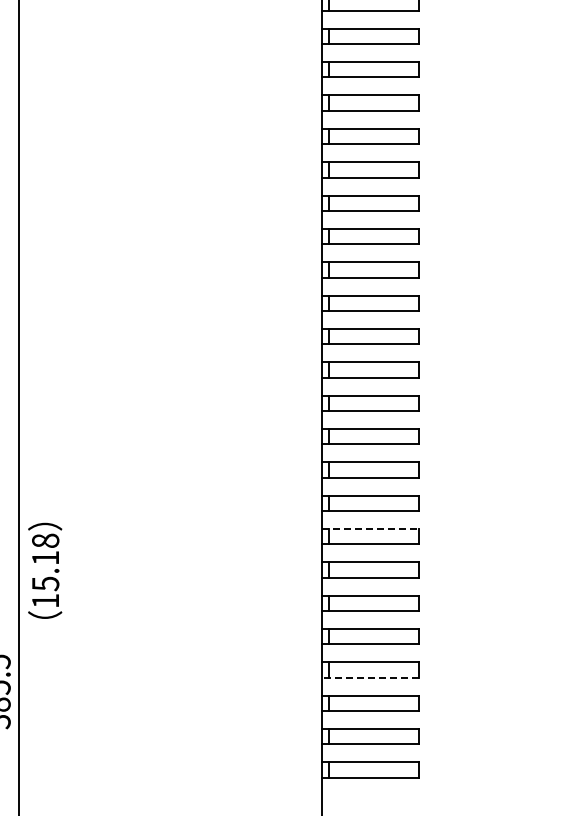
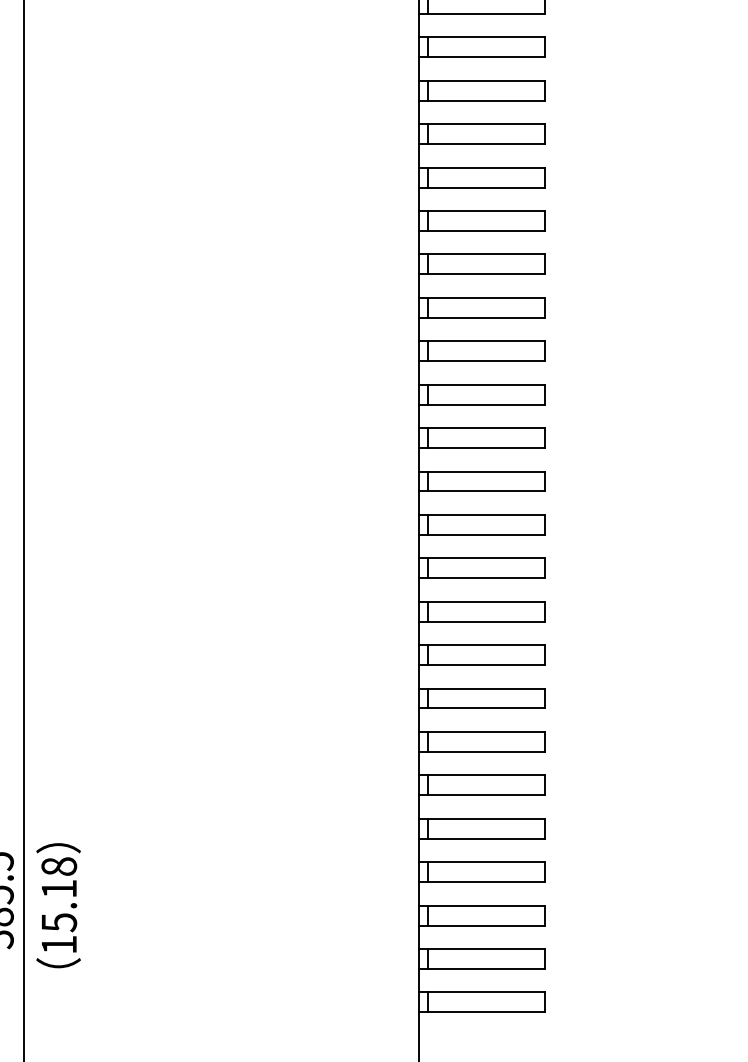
line: (371, 529) -> (483, 689), dashed -> solid
text: (45, 570) -> (59, 905), moved
line: (370, 677) -> (482, 881), dashed -> solid

